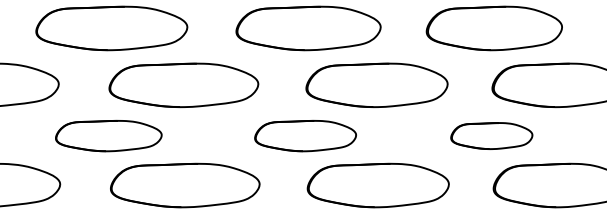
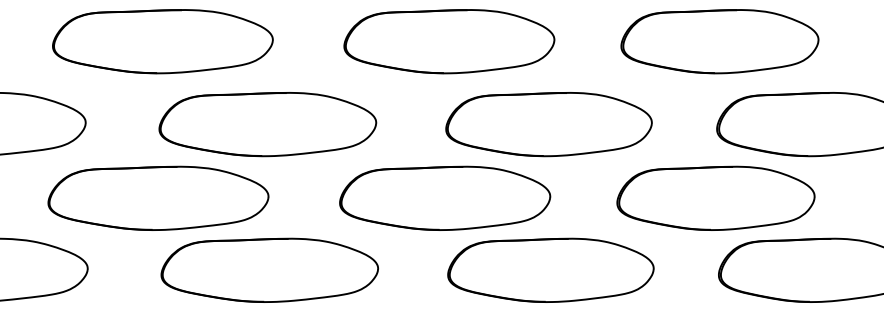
part: (108, 135) -> (158, 197), size x1.43
part: (305, 135) -> (444, 197), size x1.43
part: (491, 135) -> (715, 197), size x1.67

